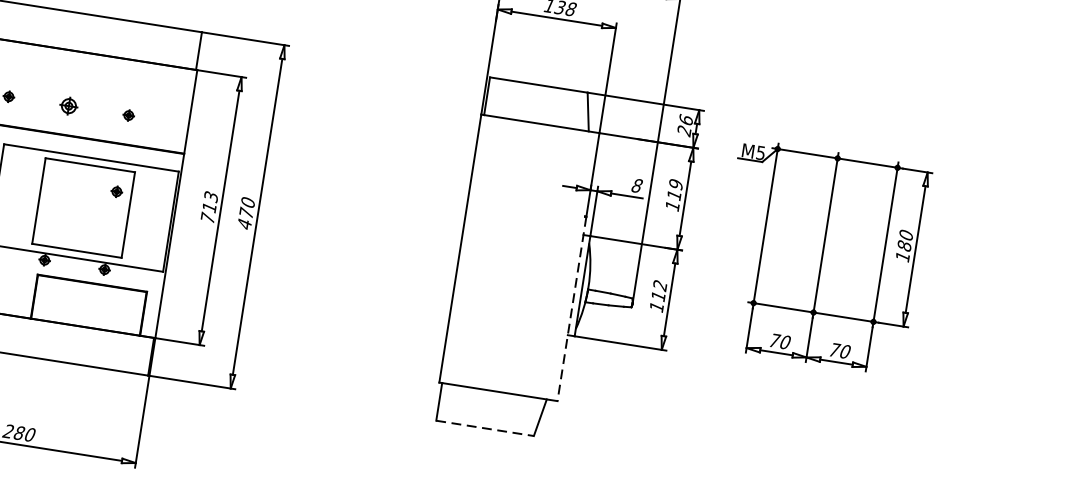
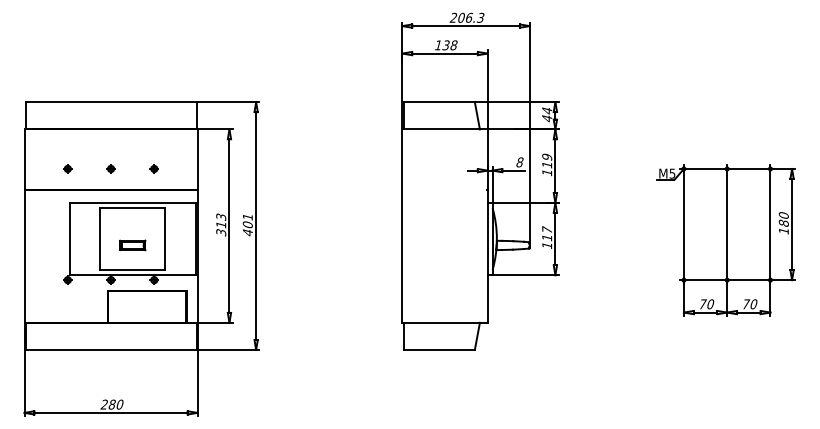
part: (68, 105) -> (110, 168), size x0.62
text: (685, 125) -> (547, 114), 26 -> 44
part: (115, 190) -> (153, 223), removed
text: (246, 207) -> (247, 220), 470 -> 401
part: (81, 216) -> (132, 245), added
text: (208, 218) -> (221, 232), 713 -> 313
part: (819, 257) -> (725, 240), moved
text: (660, 286) -> (547, 230), 112 -> 117
line: (571, 309) -> (487, 256), dashed -> solid
line: (486, 427) -> (440, 349), dashed -> solid

